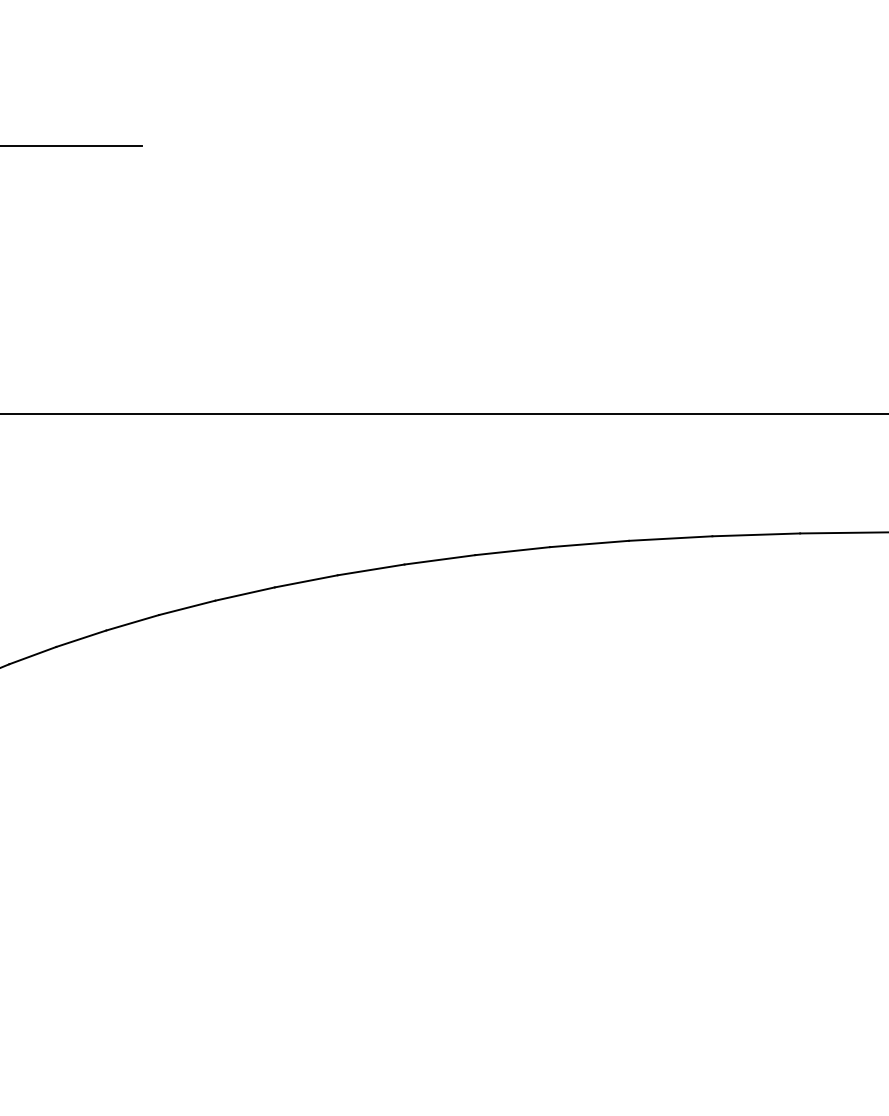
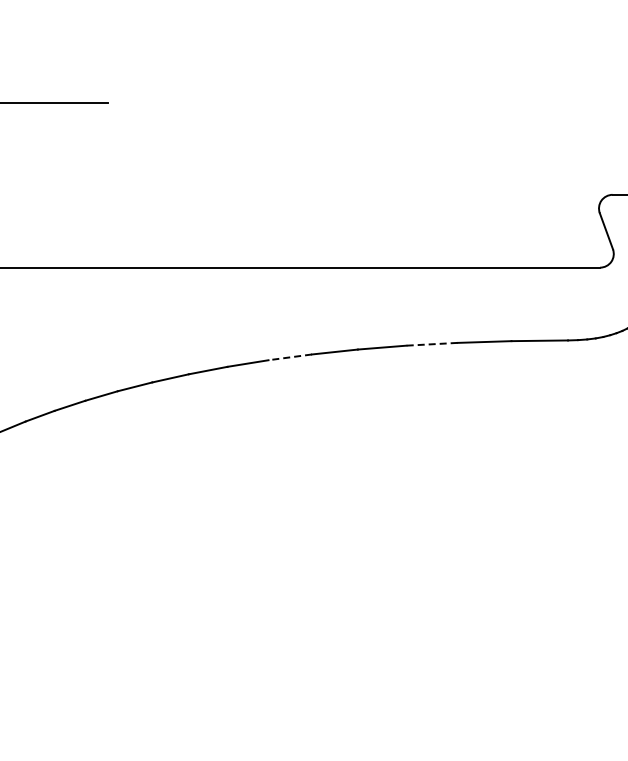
line: (671, 538) -> (432, 344), solid -> dashed
line: (440, 560) -> (290, 357), solid -> dashed

